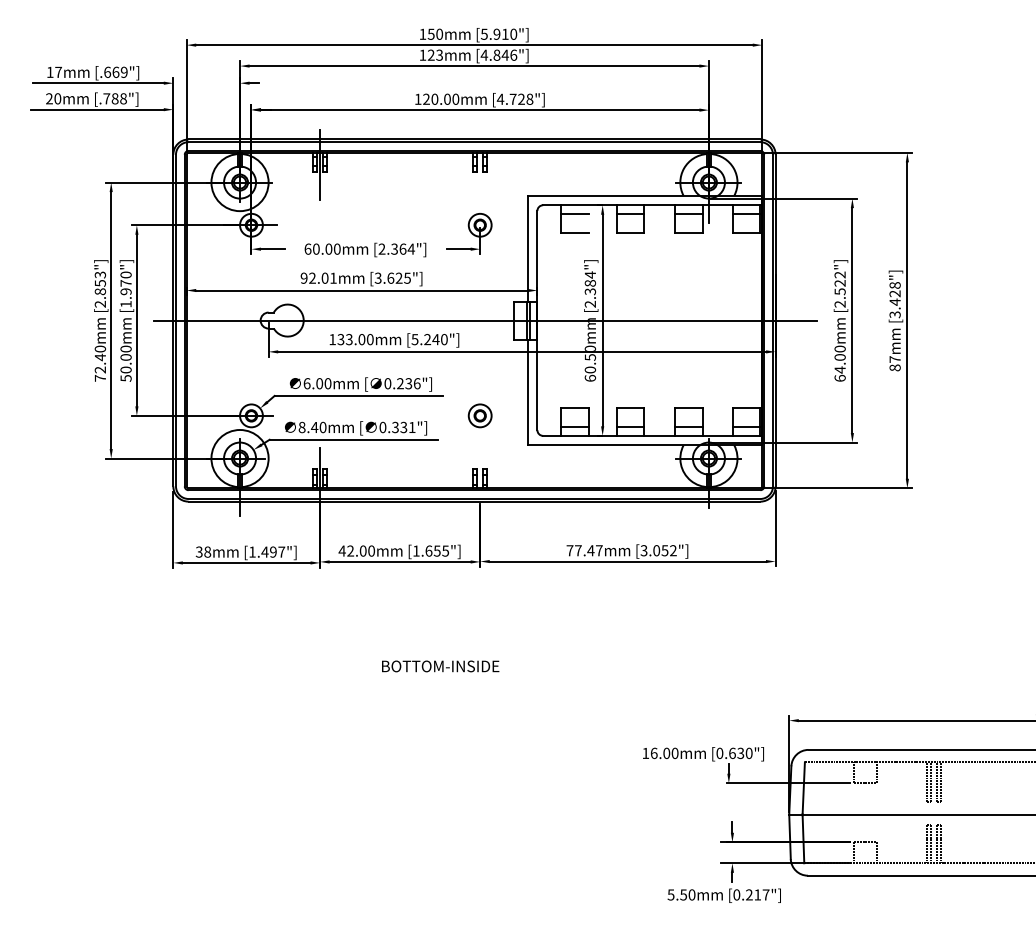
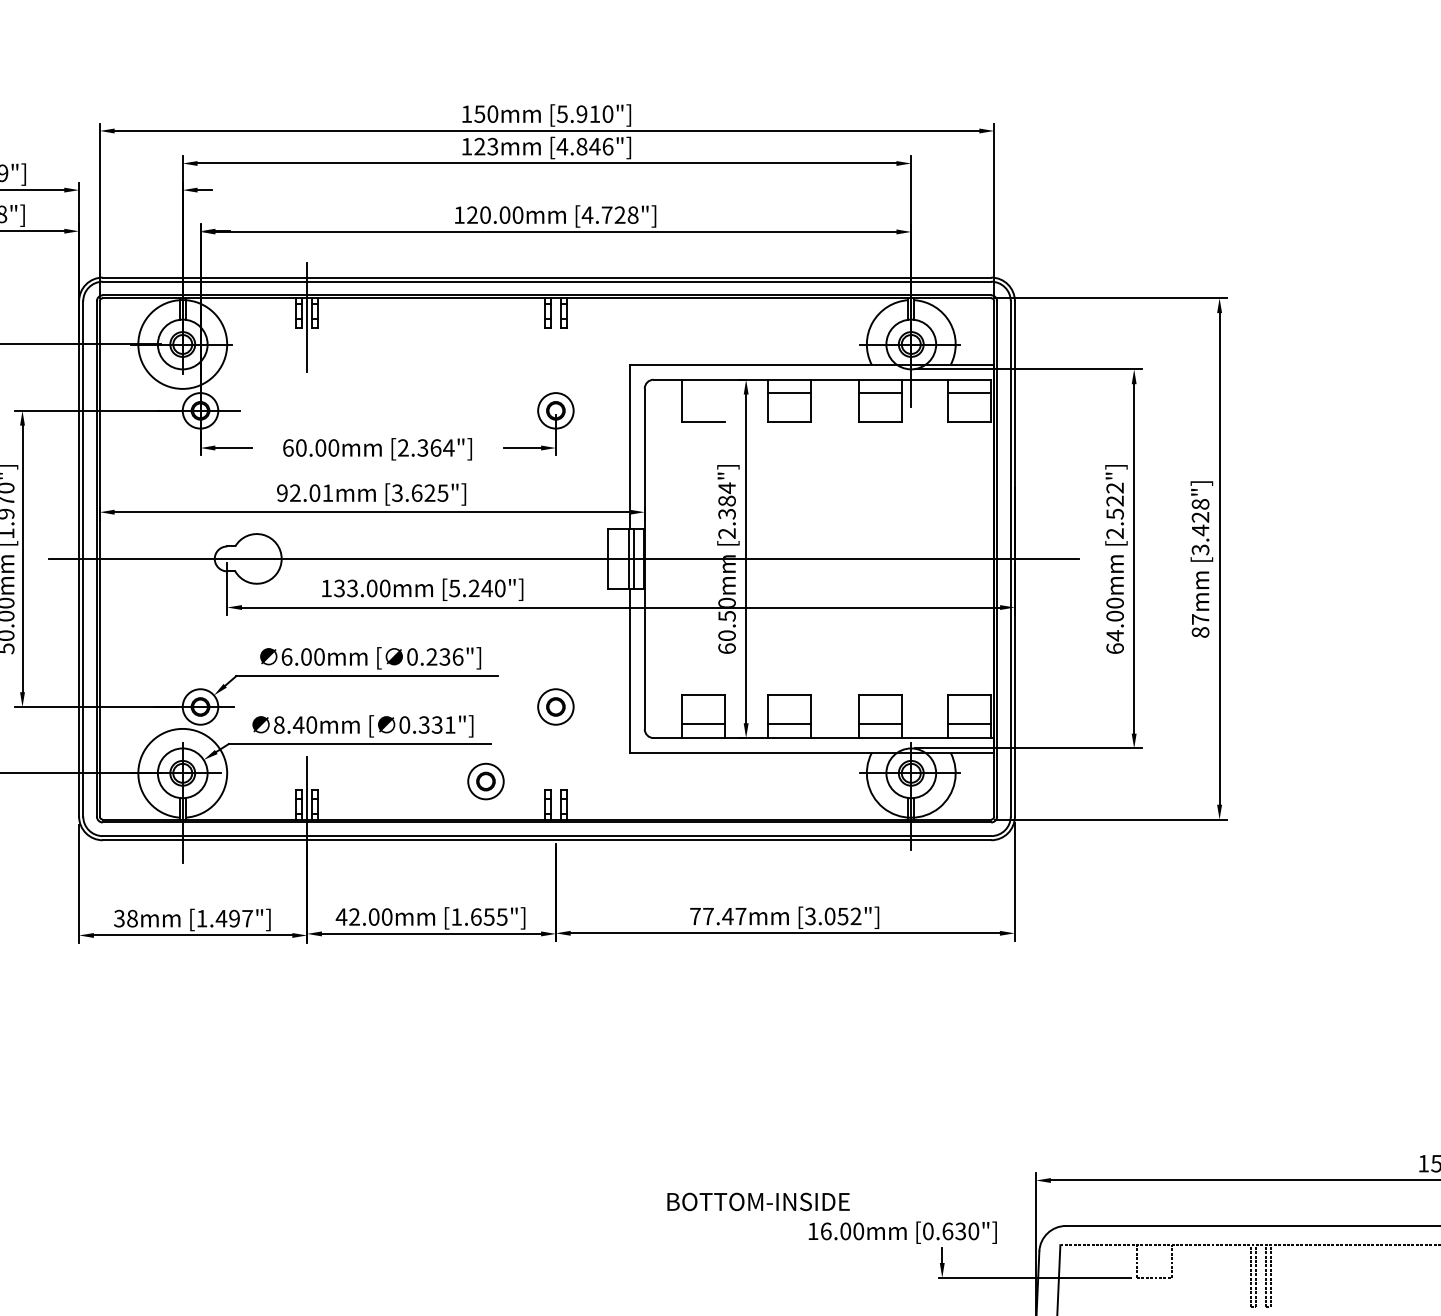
line: (574, 214) -> (702, 394), removed
part: (434, 463) -> (484, 780), added
text: (440, 666) -> (758, 1202), moved

